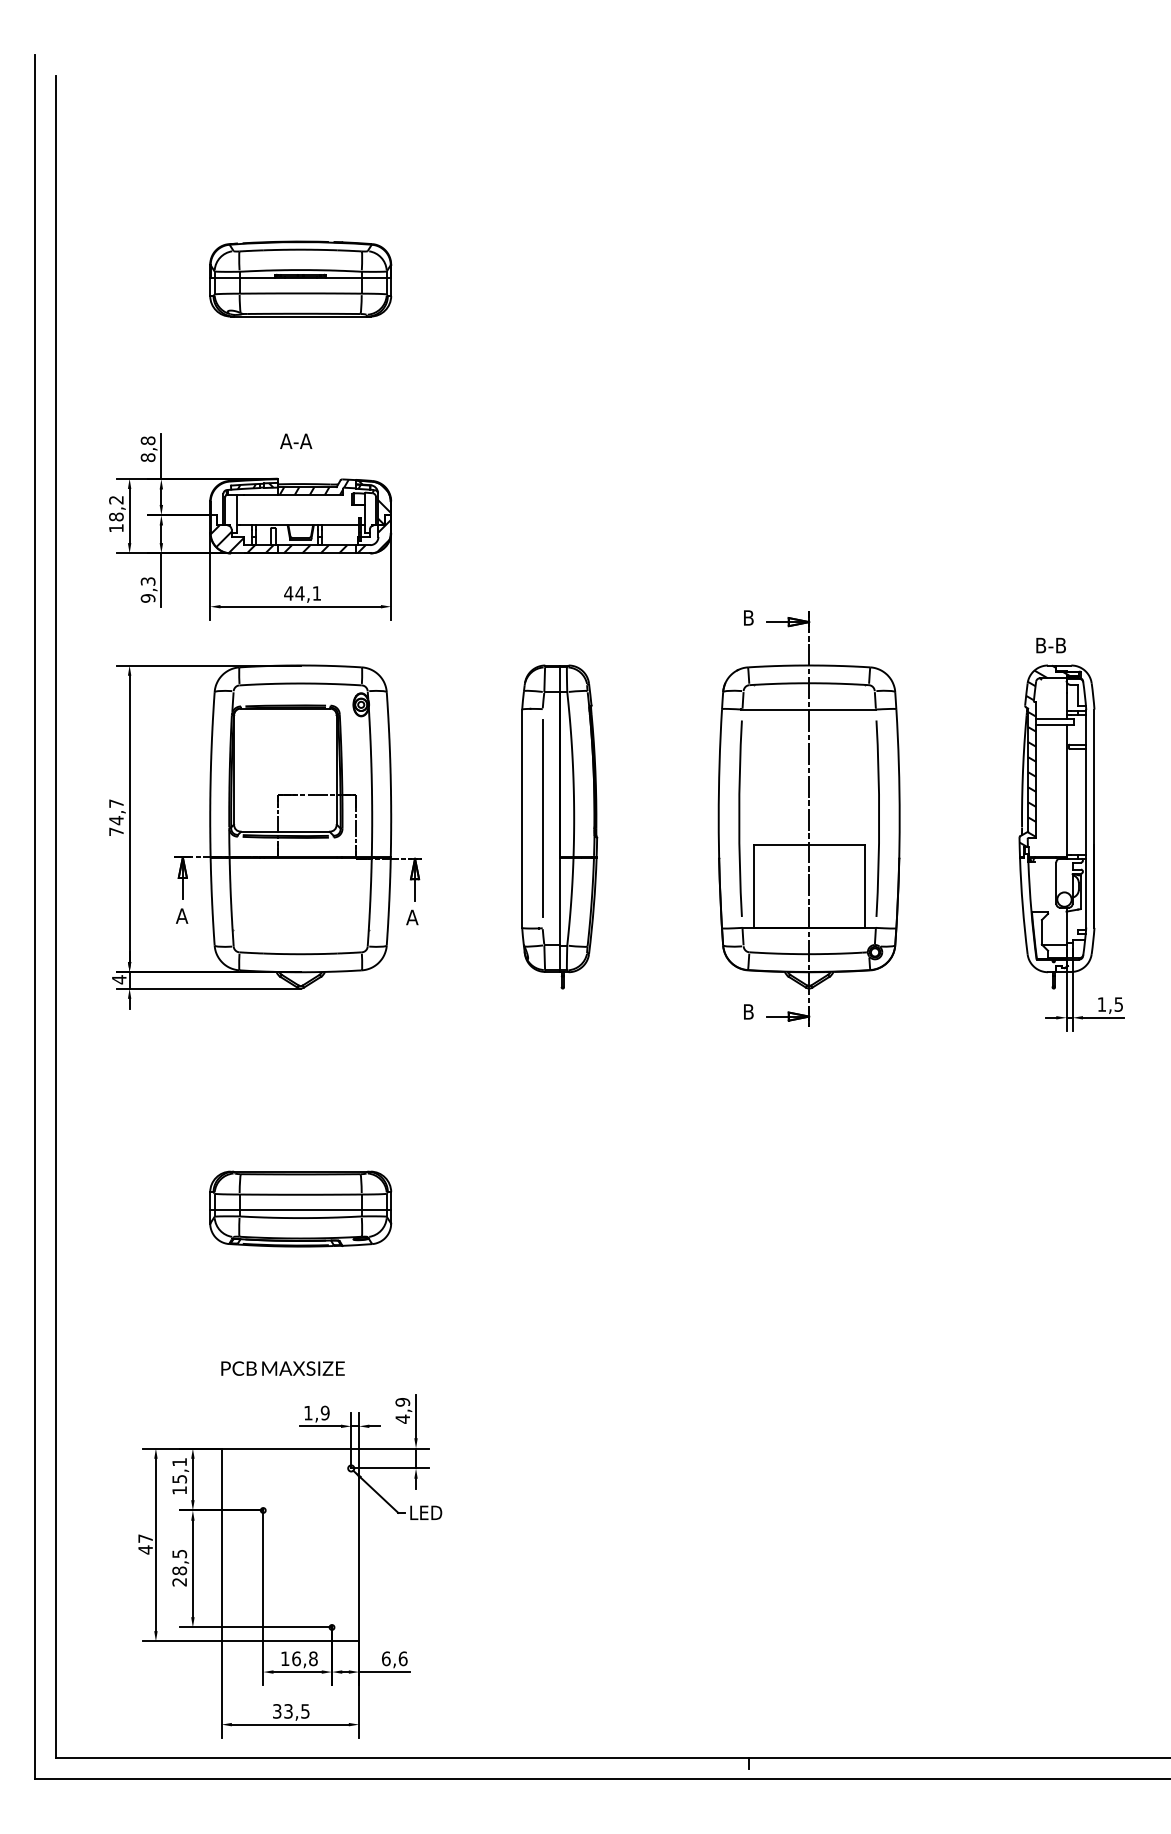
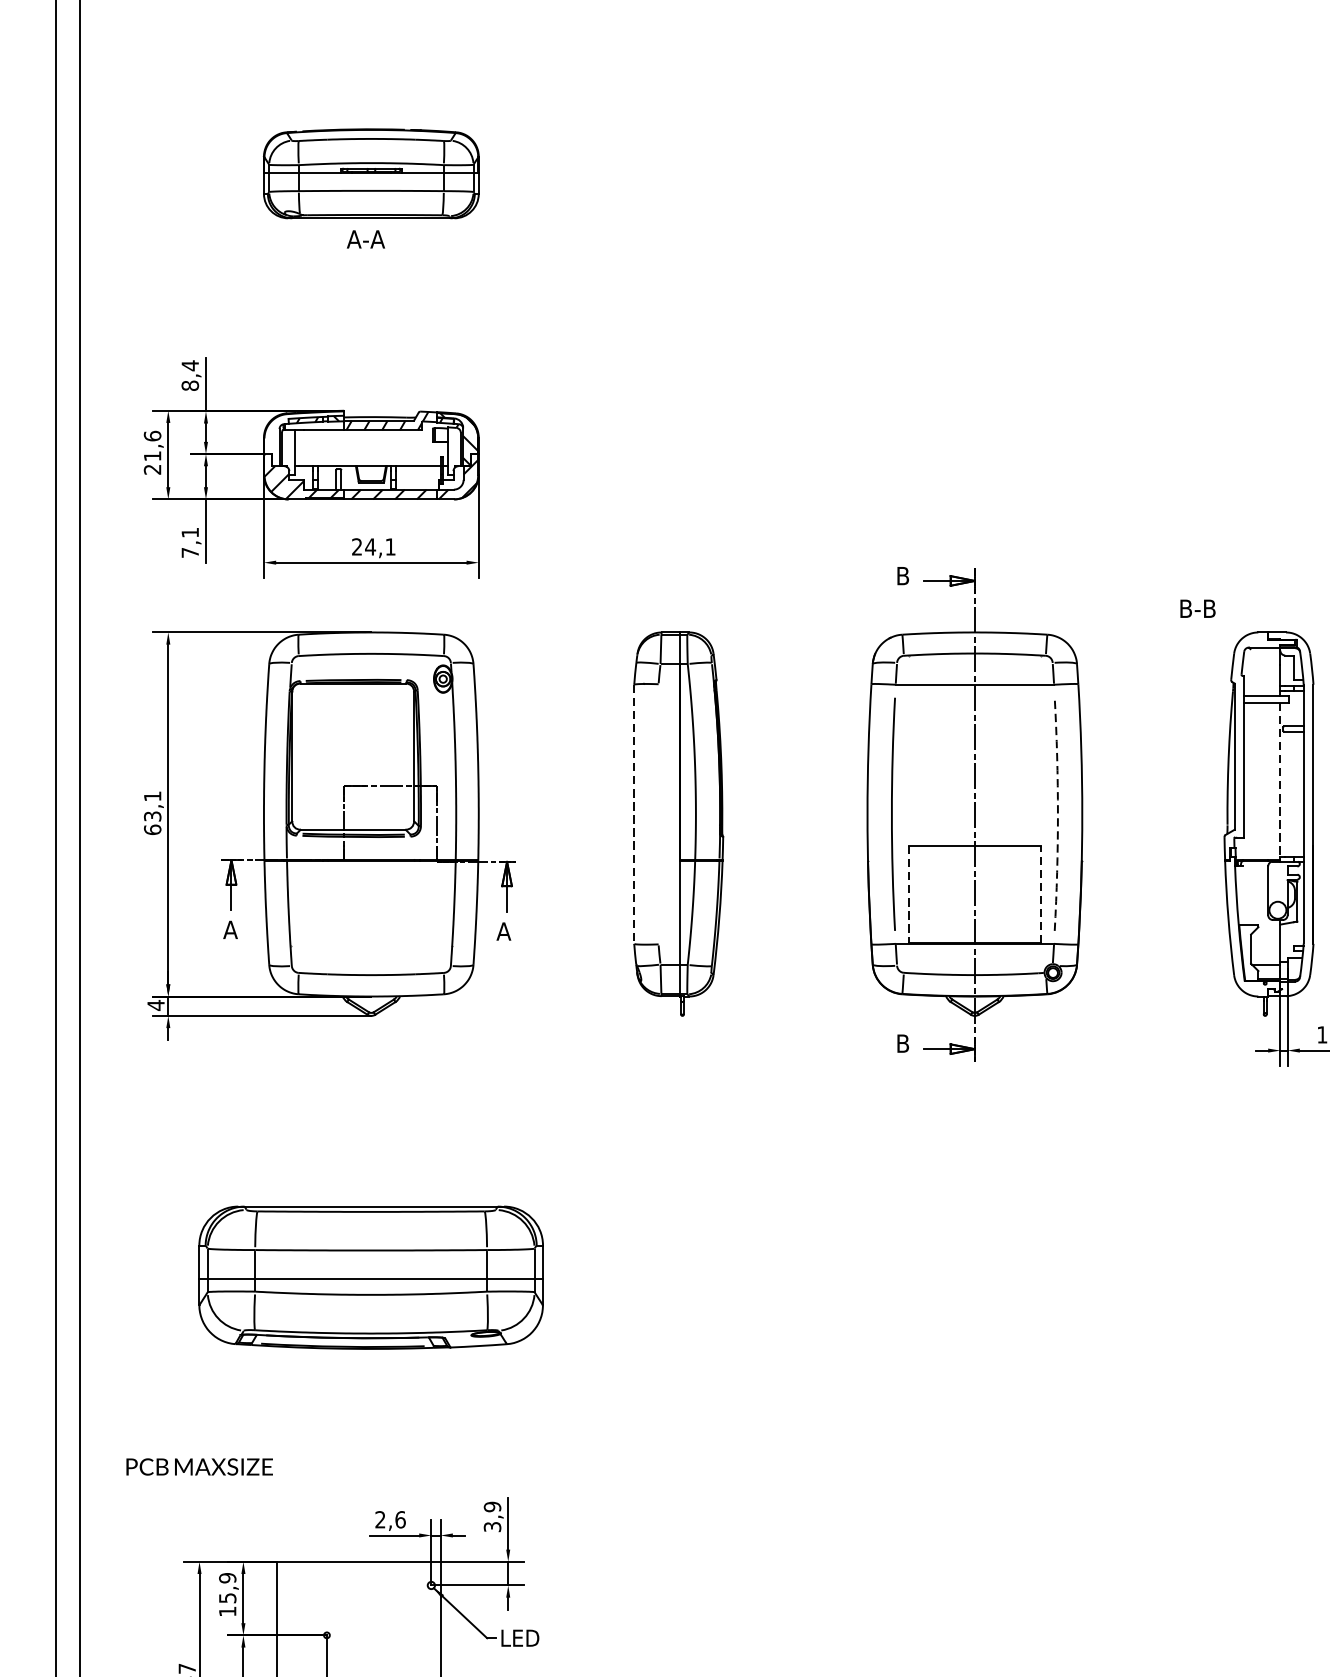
text: (147, 440) -> (189, 365), 8,8 -> 8,4
text: (296, 440) -> (366, 238), moved
text: (116, 513) -> (152, 452), 18,2 -> 21,6
text: (147, 589) -> (189, 542), 9,3 -> 7,1
text: (288, 593) -> (356, 546), 44,1 -> 24,1
text: (1050, 645) -> (1197, 608), moved
hatch: (1044, 756) -> (1254, 740), removed
line: (1066, 789) -> (1280, 779), solid -> dashed
text: (116, 817) -> (152, 812), 74,7 -> 63,1
line: (542, 818) -> (658, 814), removed
arc: (879, 818) -> (1058, 814), solid -> dashed
line: (522, 819) -> (634, 815), solid -> dashed
line: (864, 885) -> (1040, 893), solid -> dashed
line: (753, 886) -> (908, 894), solid -> dashed
part: (300, 1208) -> (371, 1276), size x1.6
text: (282, 1368) -> (199, 1466), moved
text: (316, 1412) -> (390, 1519), 1,9 -> 2,6
text: (402, 1418) -> (492, 1526), 4,9 -> 3,9
text: (179, 1462) -> (227, 1578), 15,1 -> 15,9

